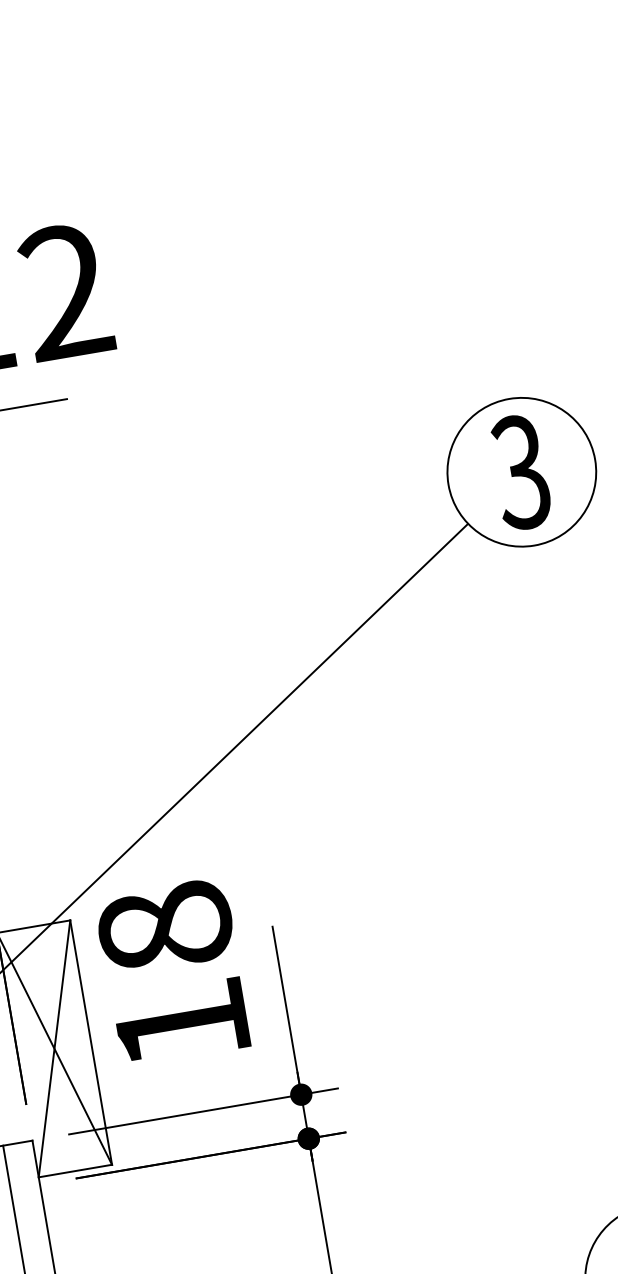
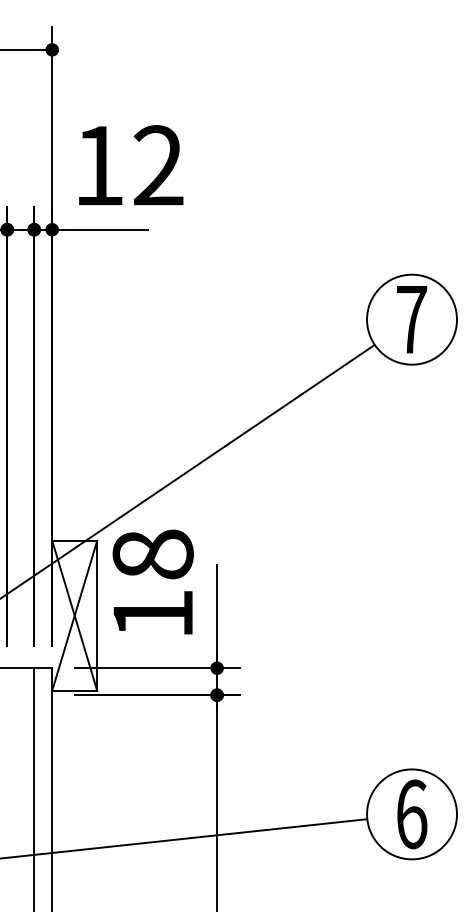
text: (520, 472) -> (411, 319), 3 -> 7

